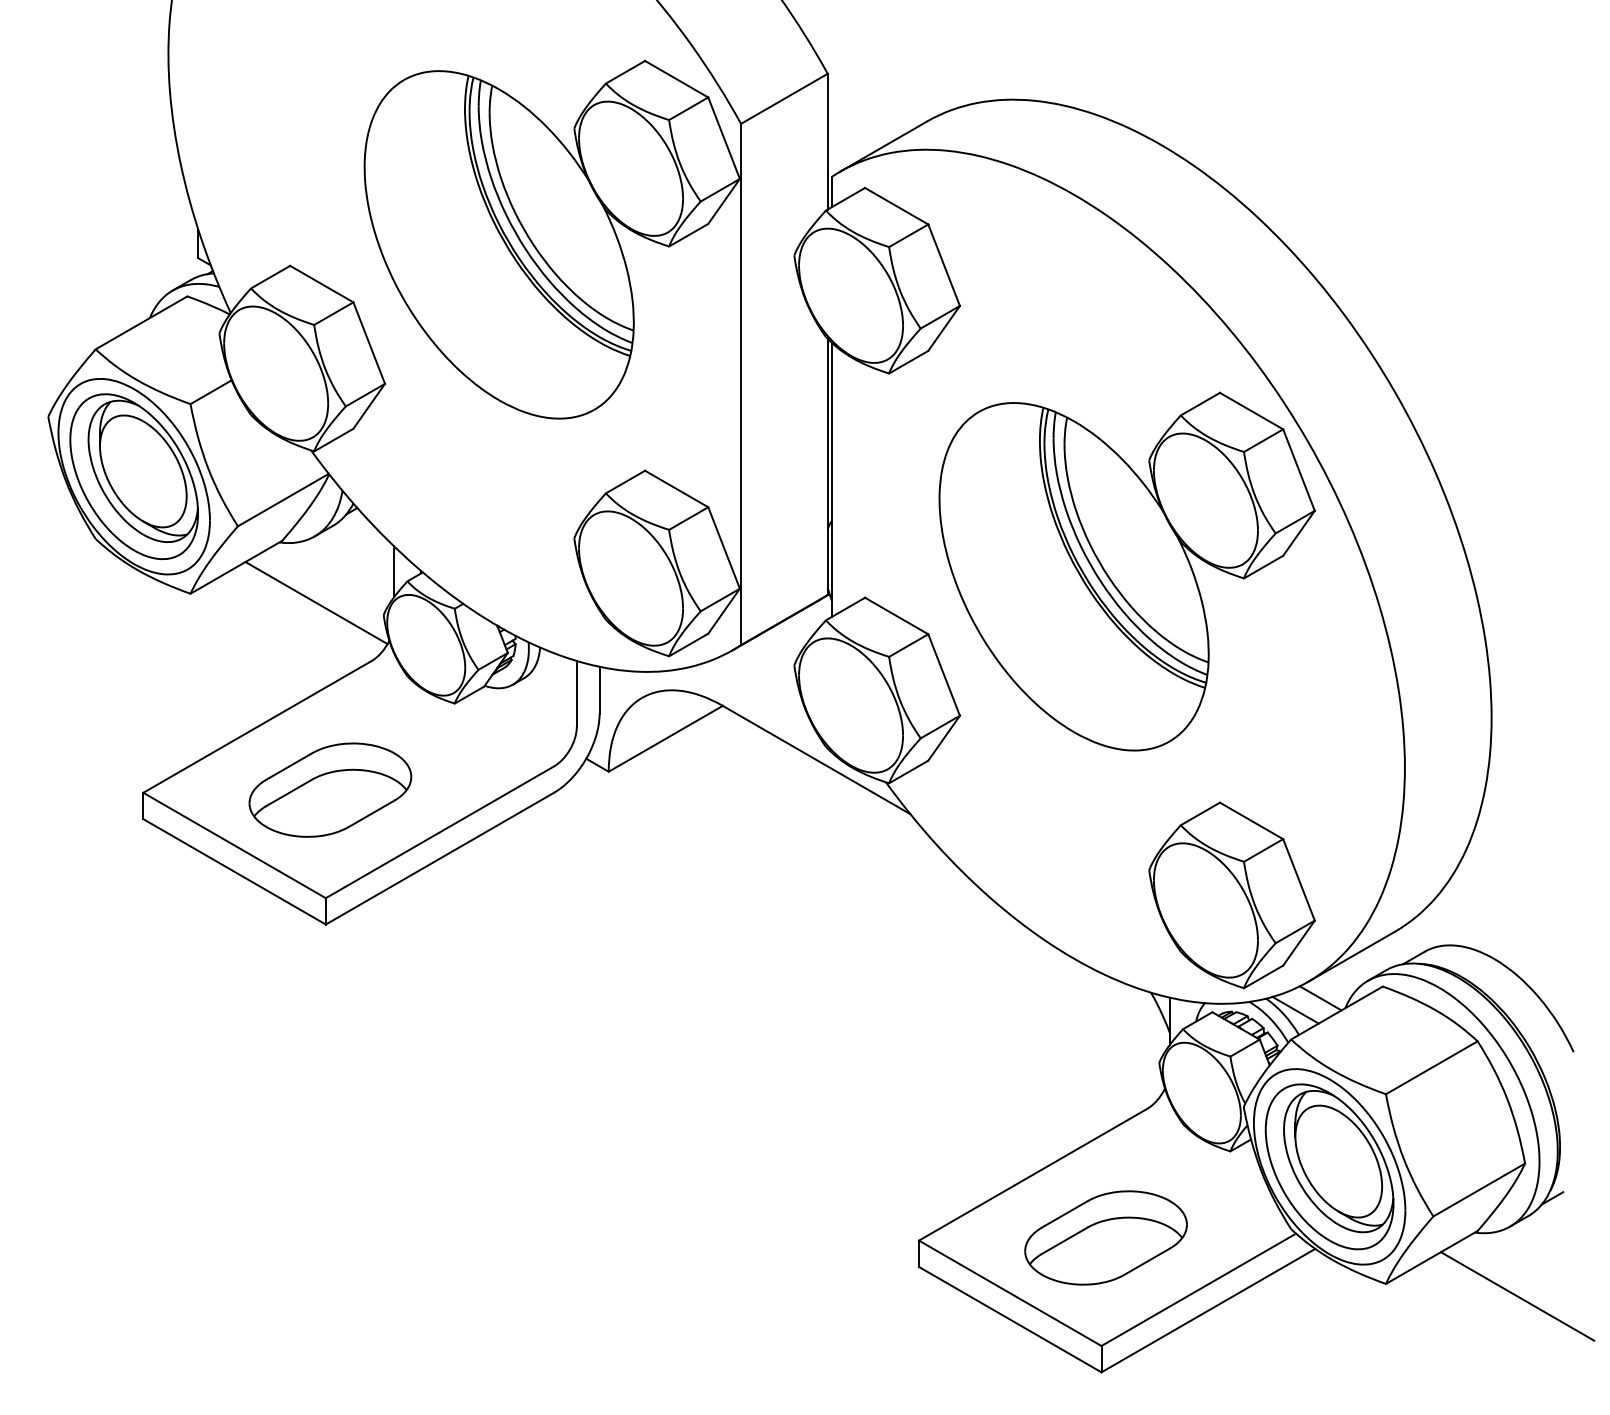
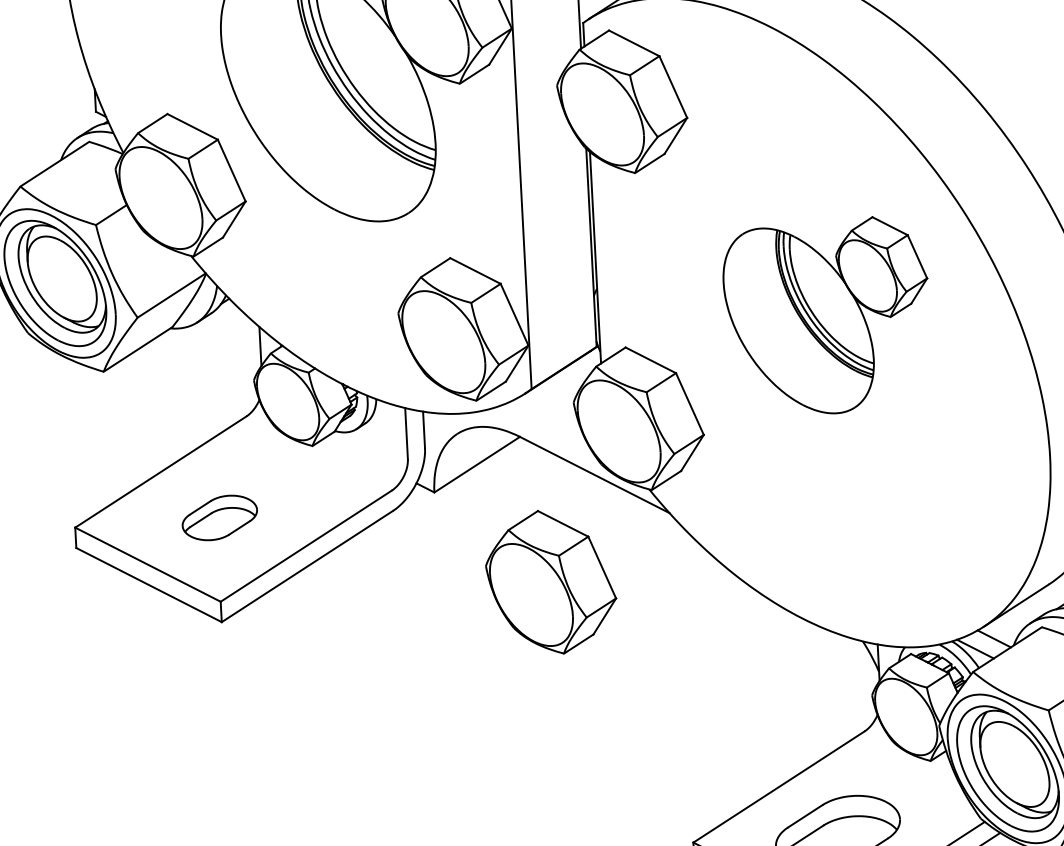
part: (1126, 571) -> (826, 316), size x0.7
line: (316, 603) -> (201, 374), removed
part: (330, 789) -> (219, 517), size x0.6
part: (1231, 895) -> (550, 582), moved

